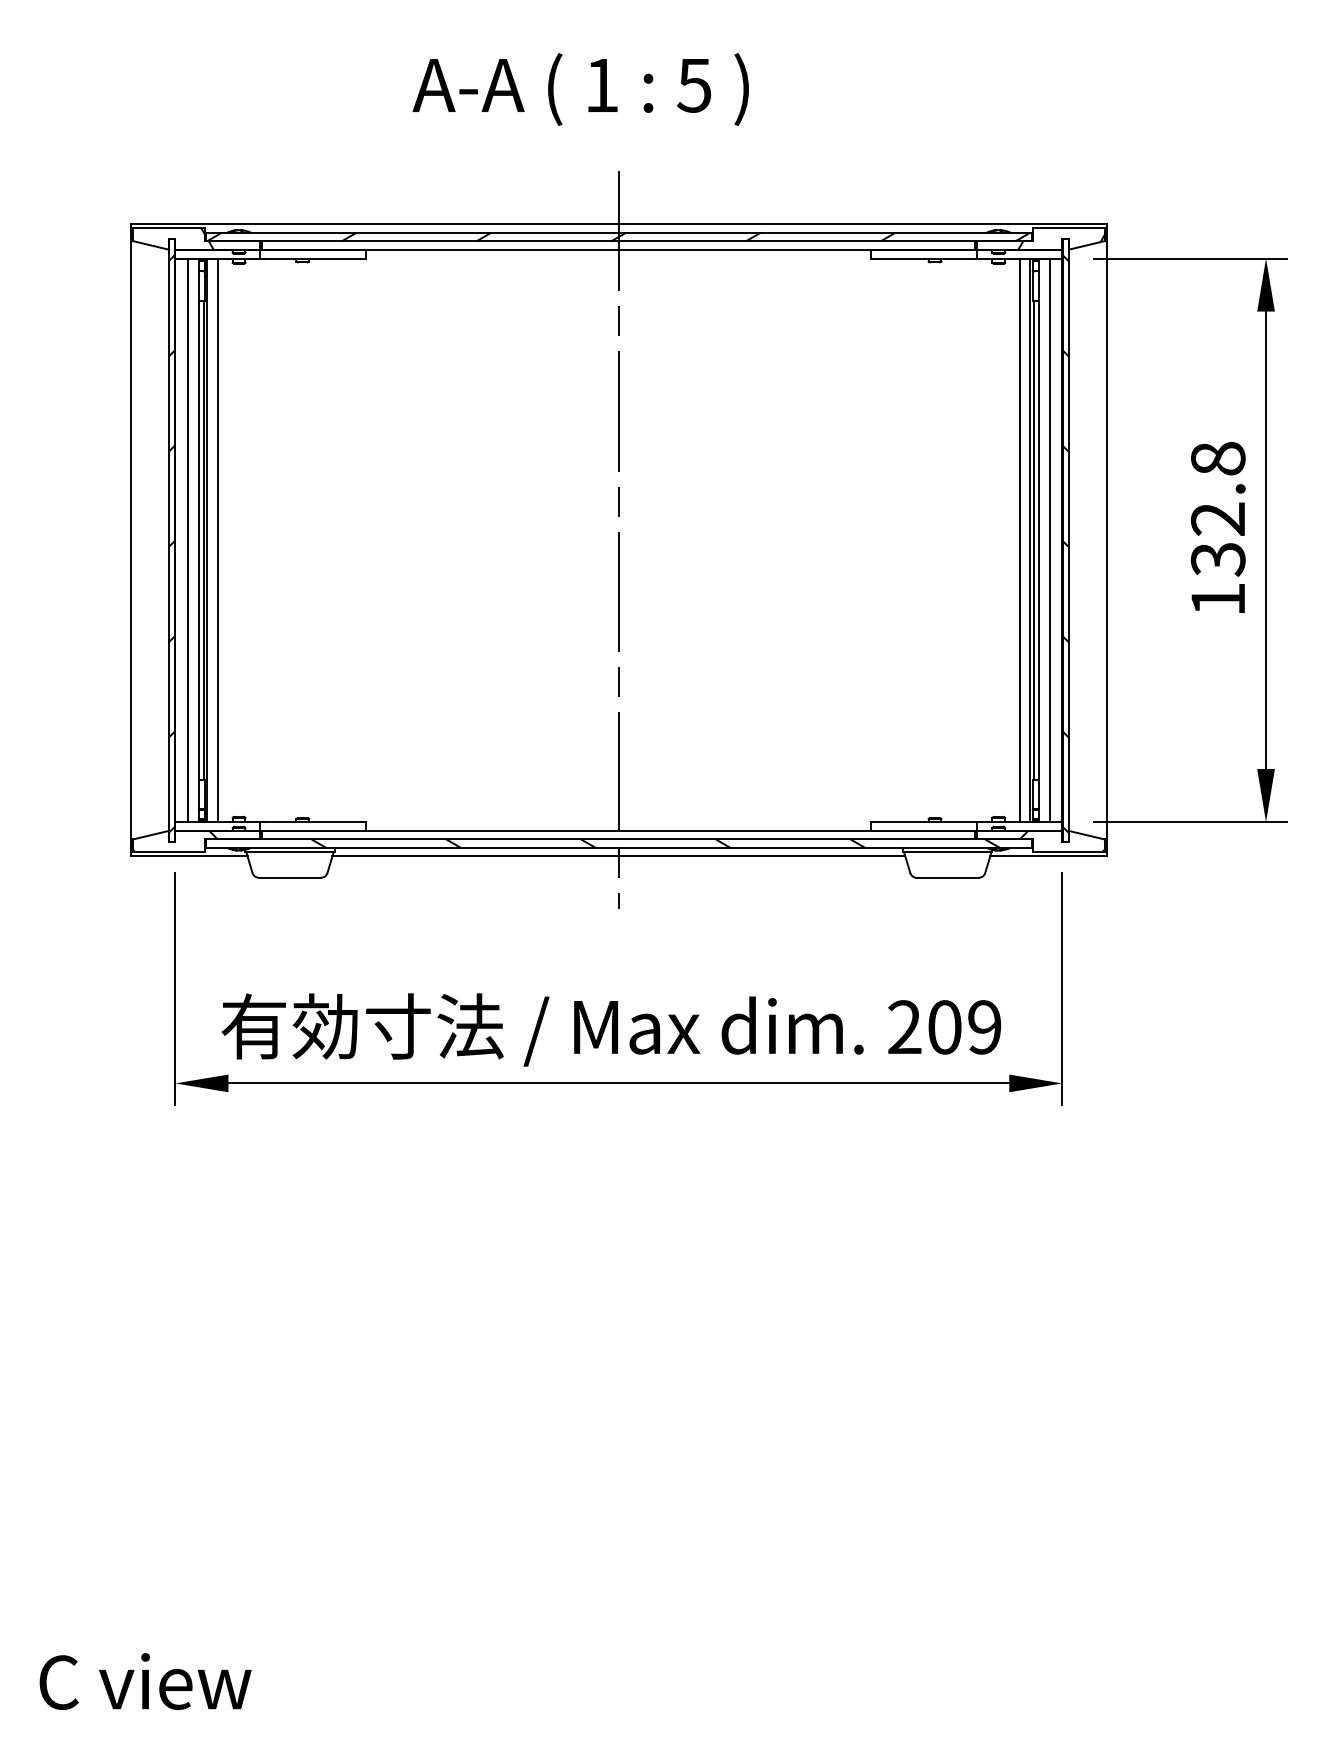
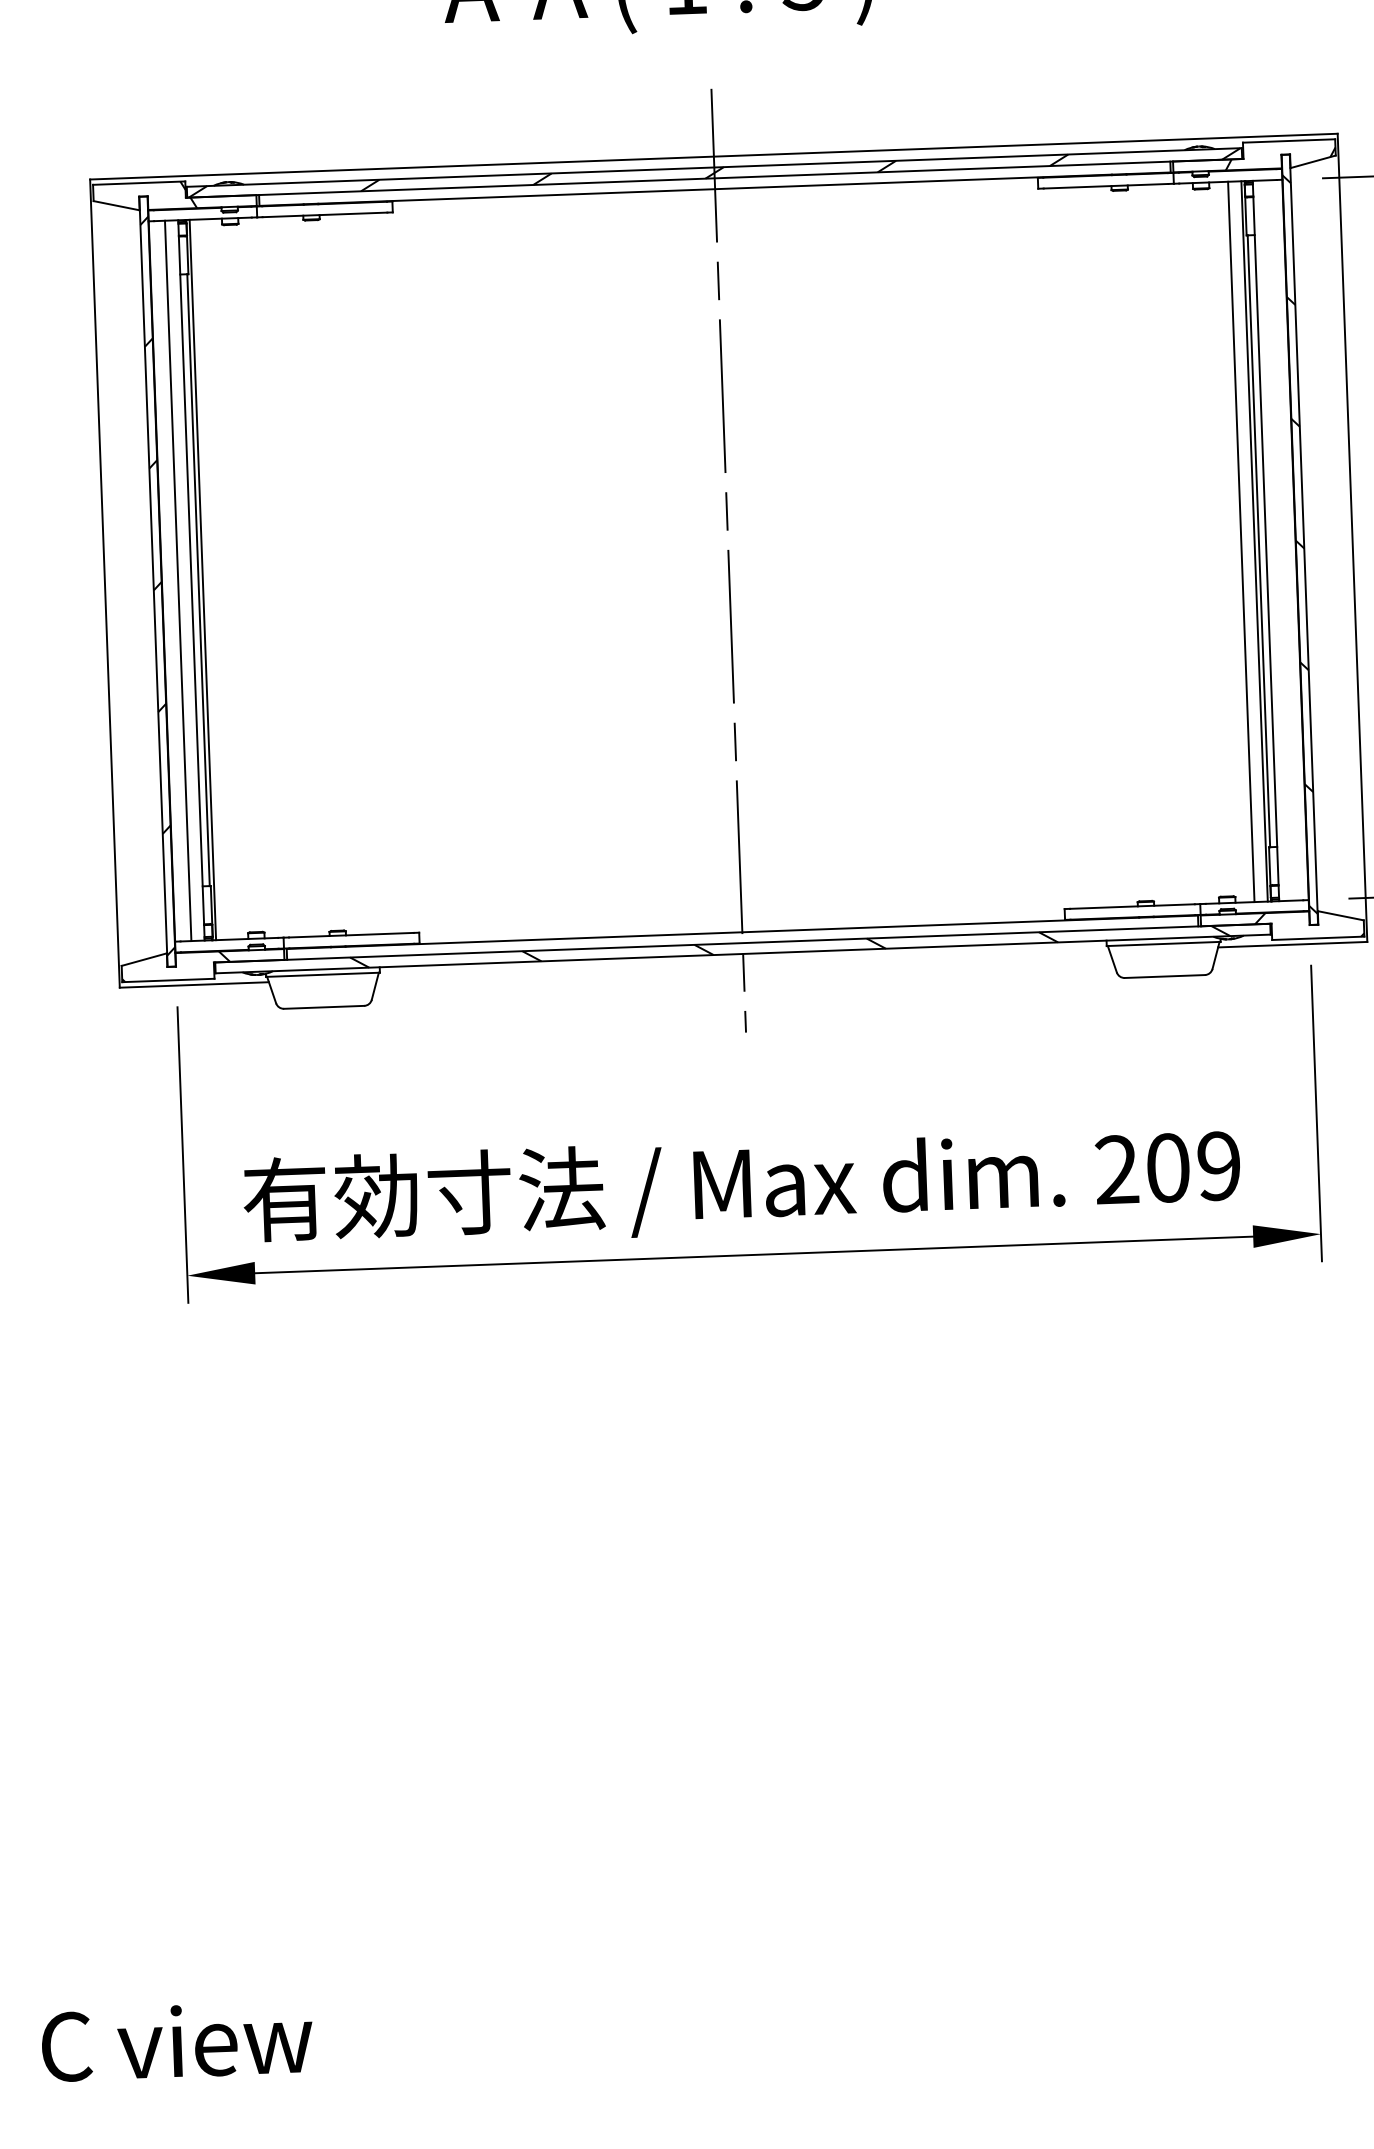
line: (217, 540) -> (215, 579), removed
line: (1049, 540) -> (1279, 540), removed
line: (618, 856) -> (743, 964), removed

